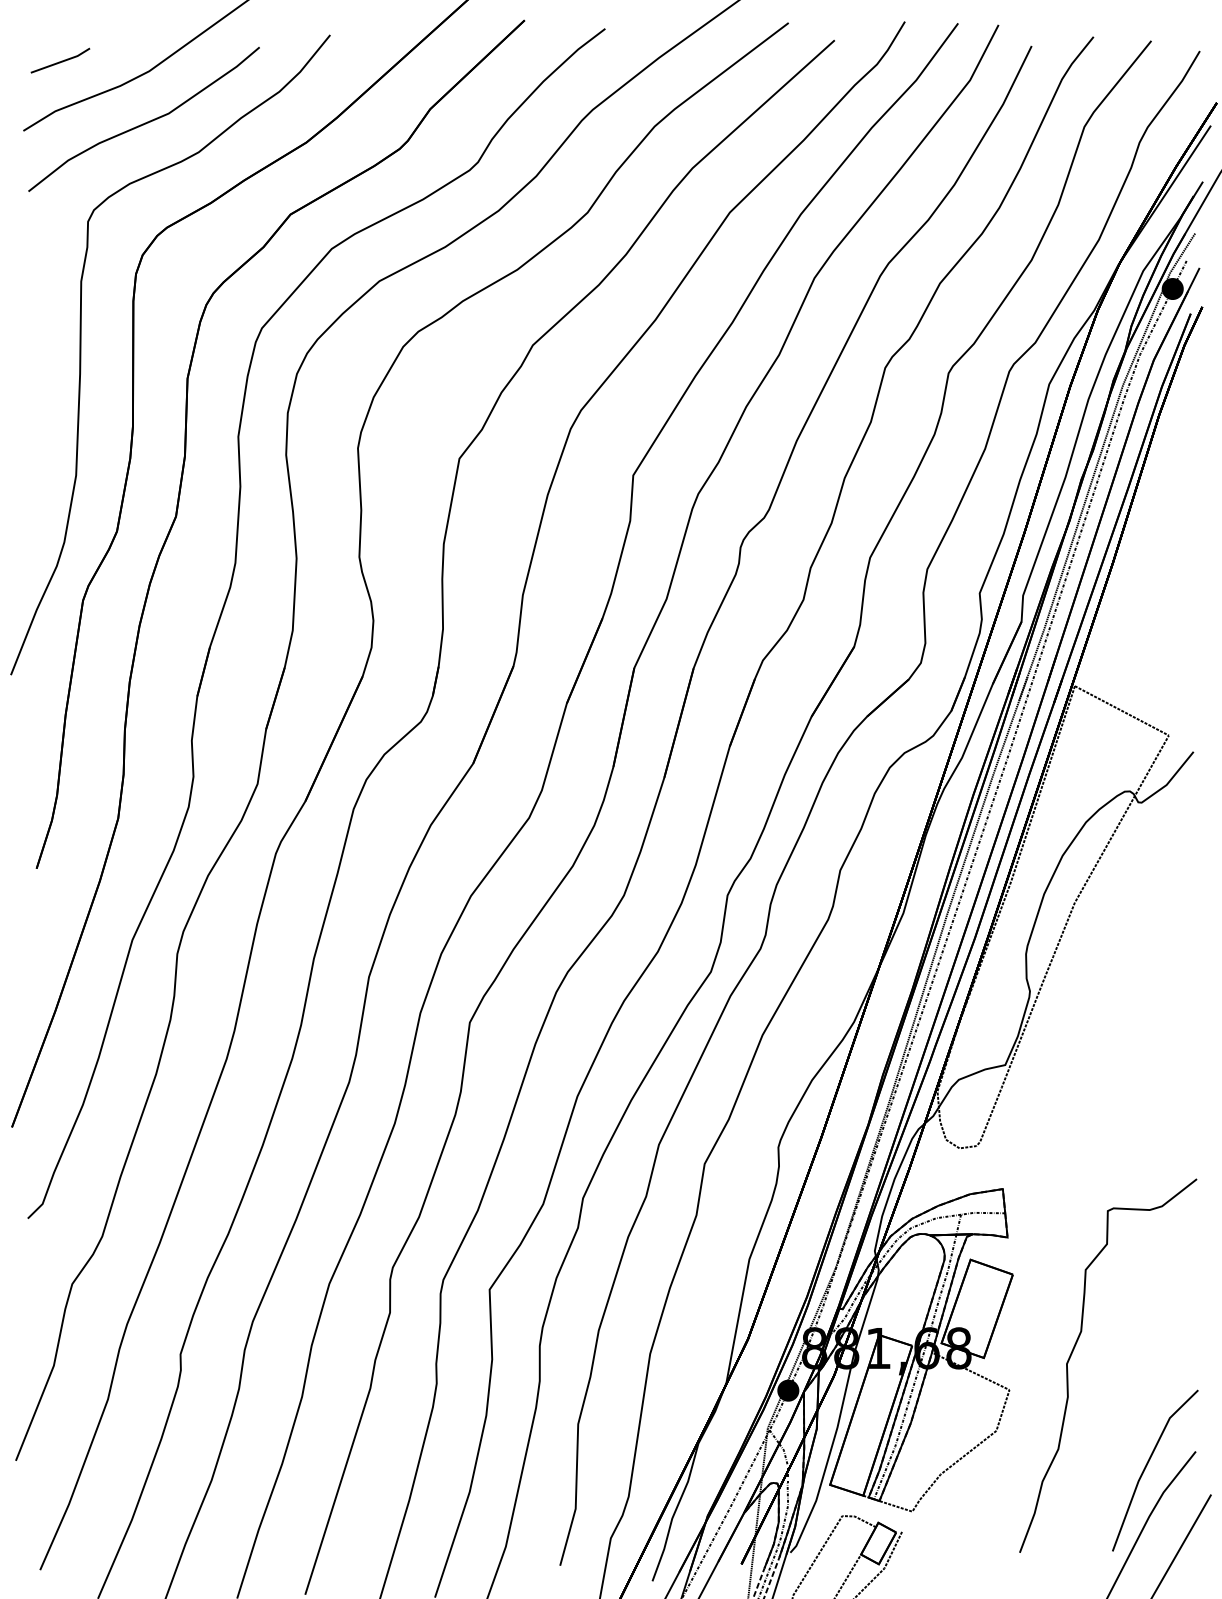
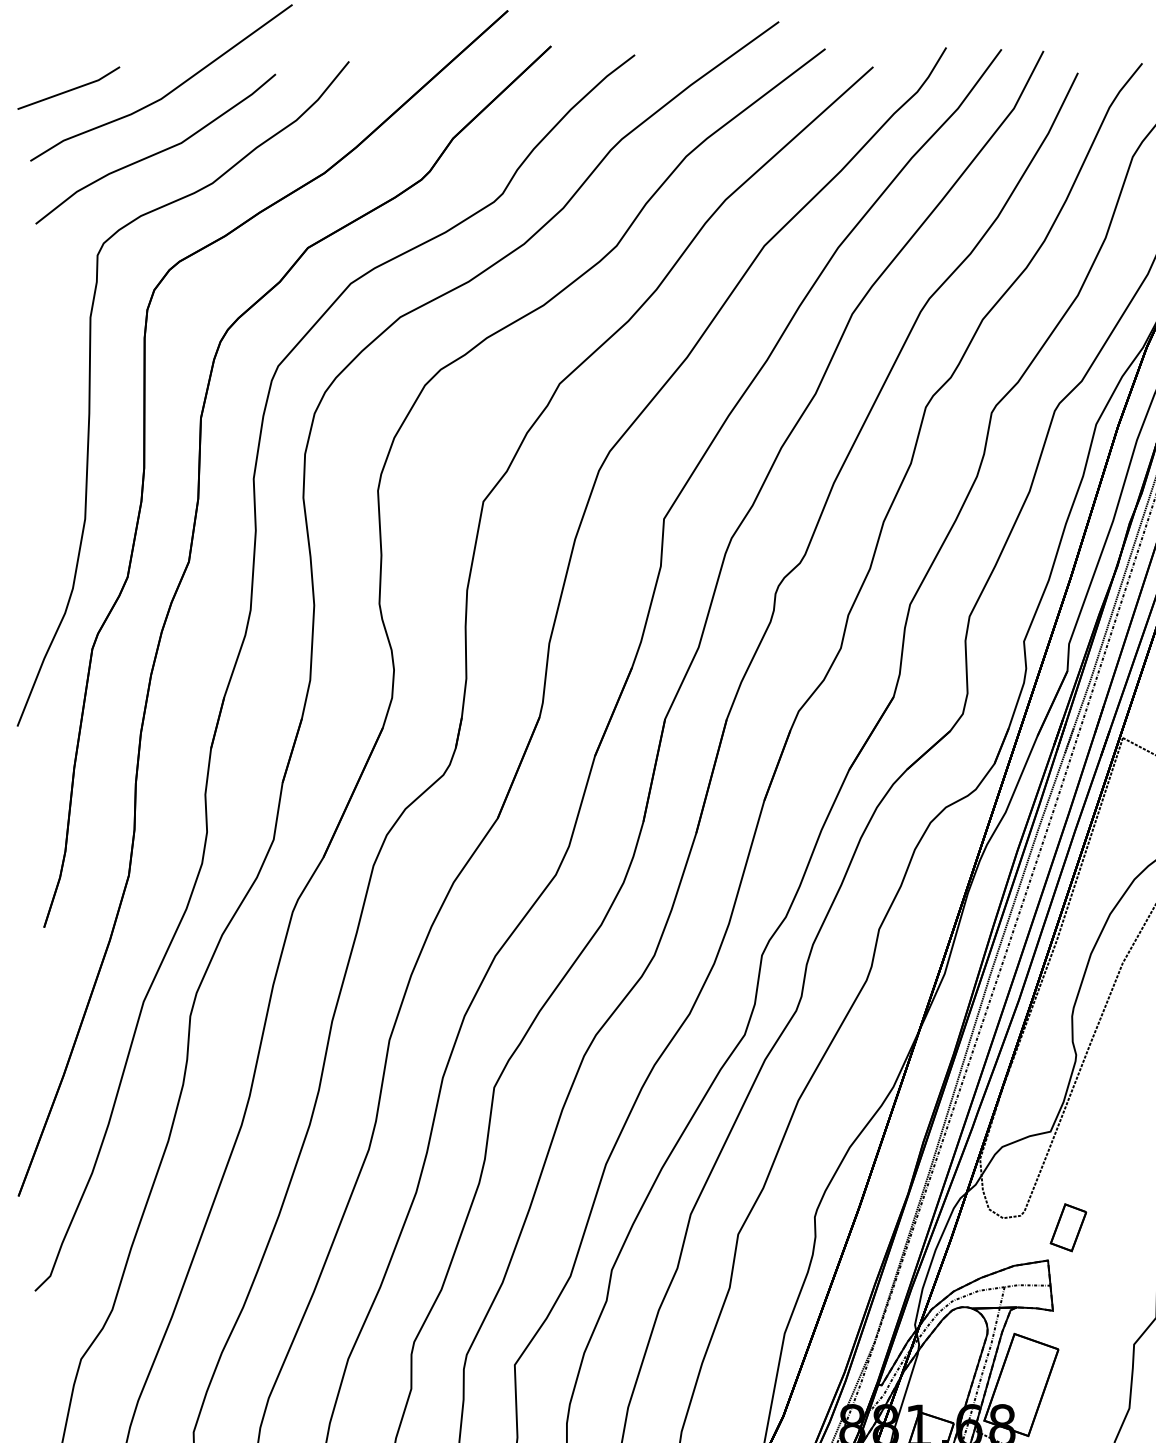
part: (60, 60) -> (68, 87), size x1.67
part: (1022, 1157) -> (1068, 1227), added

